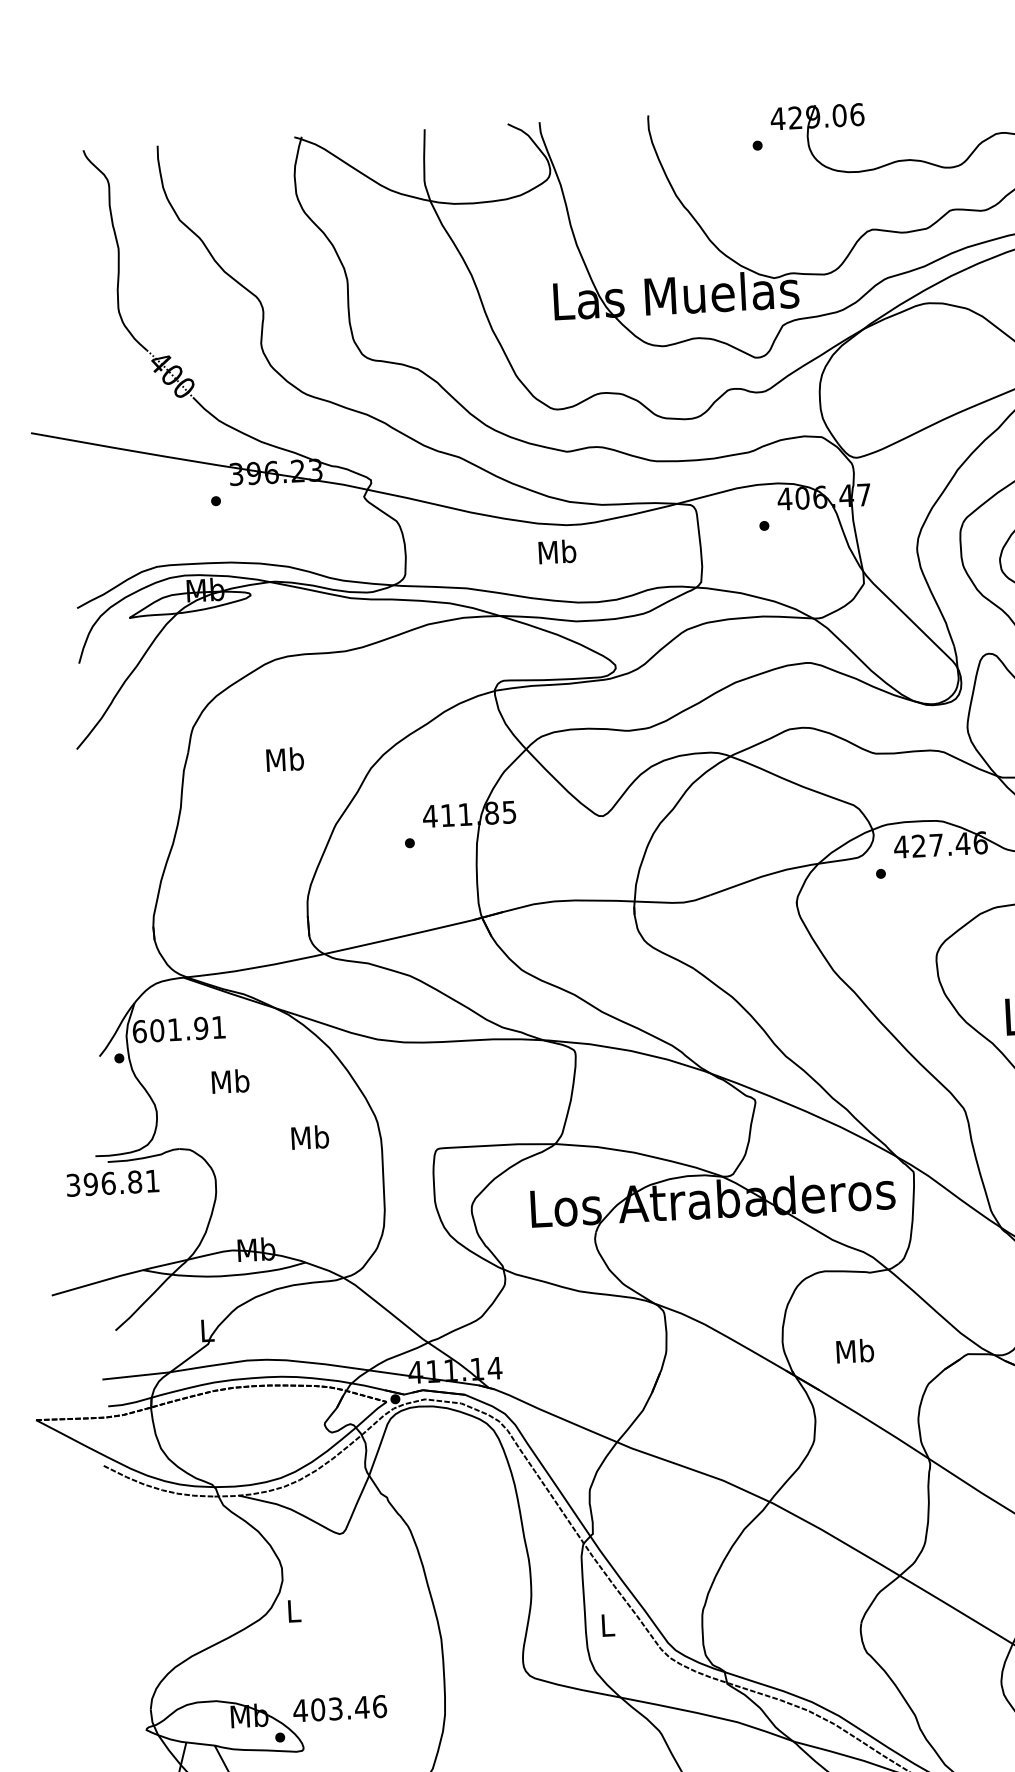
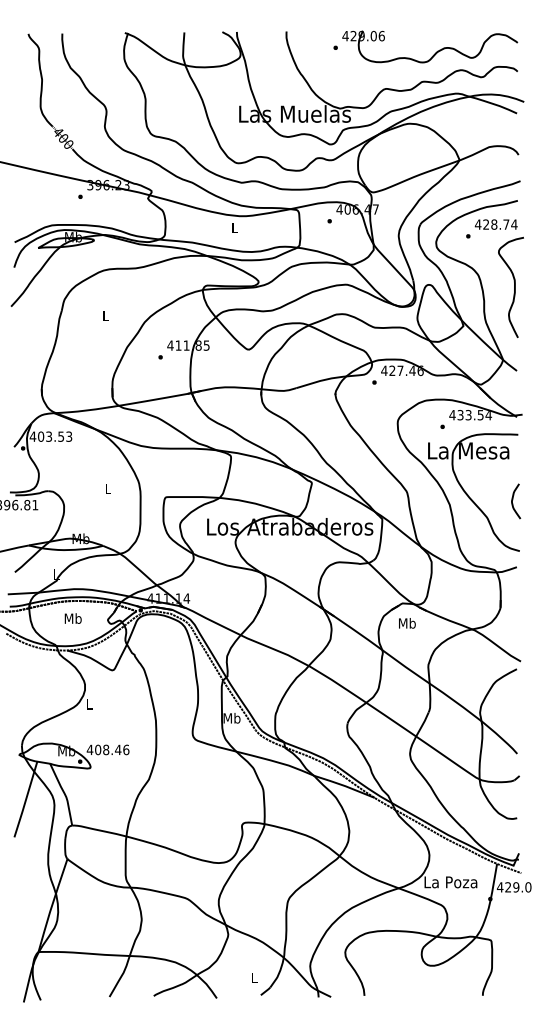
text: (556, 550) -> (234, 227), Mb -> L
text: (284, 757) -> (105, 315), Mb -> L
text: (177, 1029) -> (50, 436), 601.91 -> 403.53
text: (228, 1081) -> (72, 618), moved
text: (308, 1136) -> (107, 488), Mb -> L
text: (855, 1351) -> (407, 623), moved
text: (606, 1625) -> (231, 718), L -> Mb
text: (336, 1707) -> (106, 749), 403.46 -> 408.46

